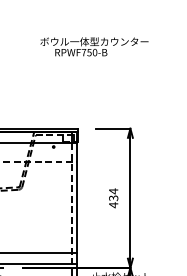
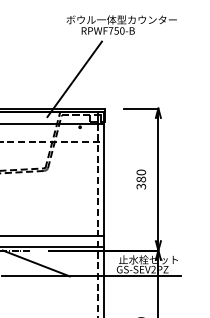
line: (48, 100) -> (74, 79), added
text: (113, 198) -> (141, 179), 434 -> 380

